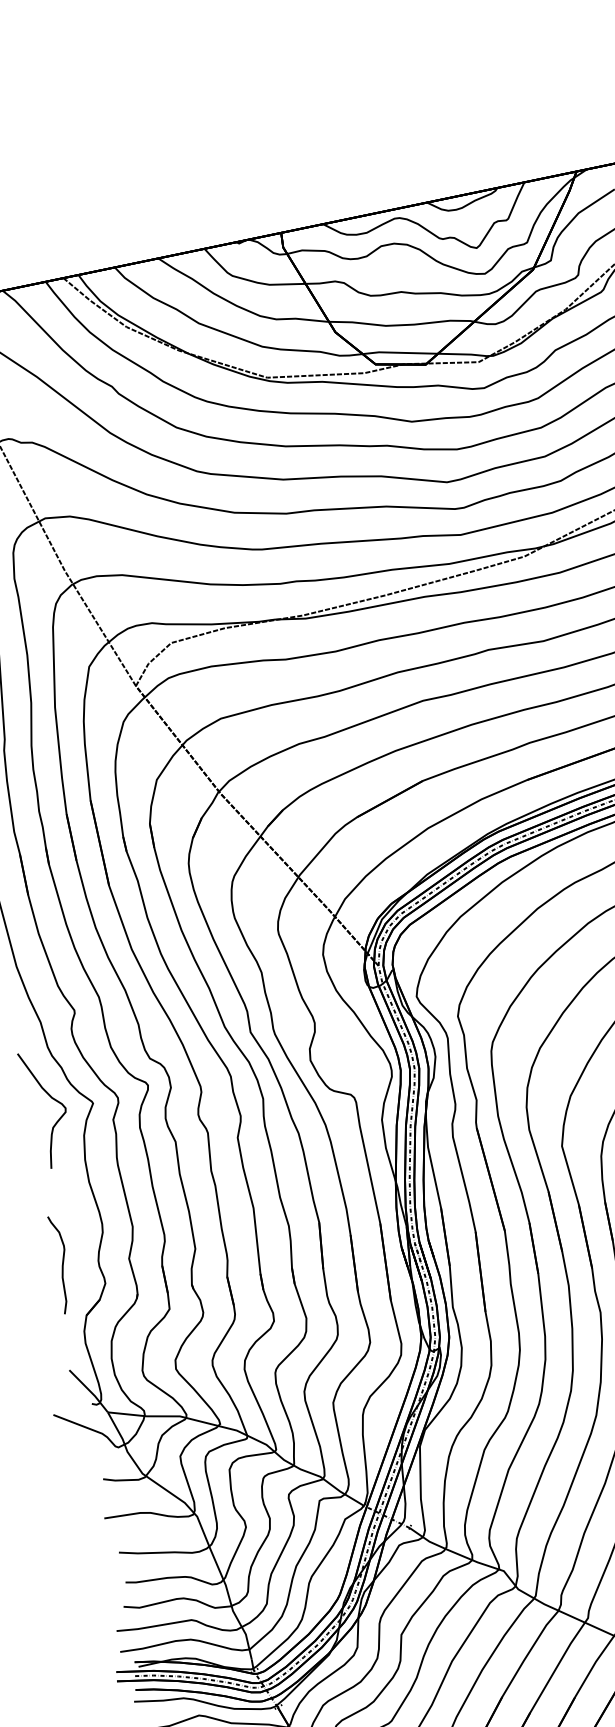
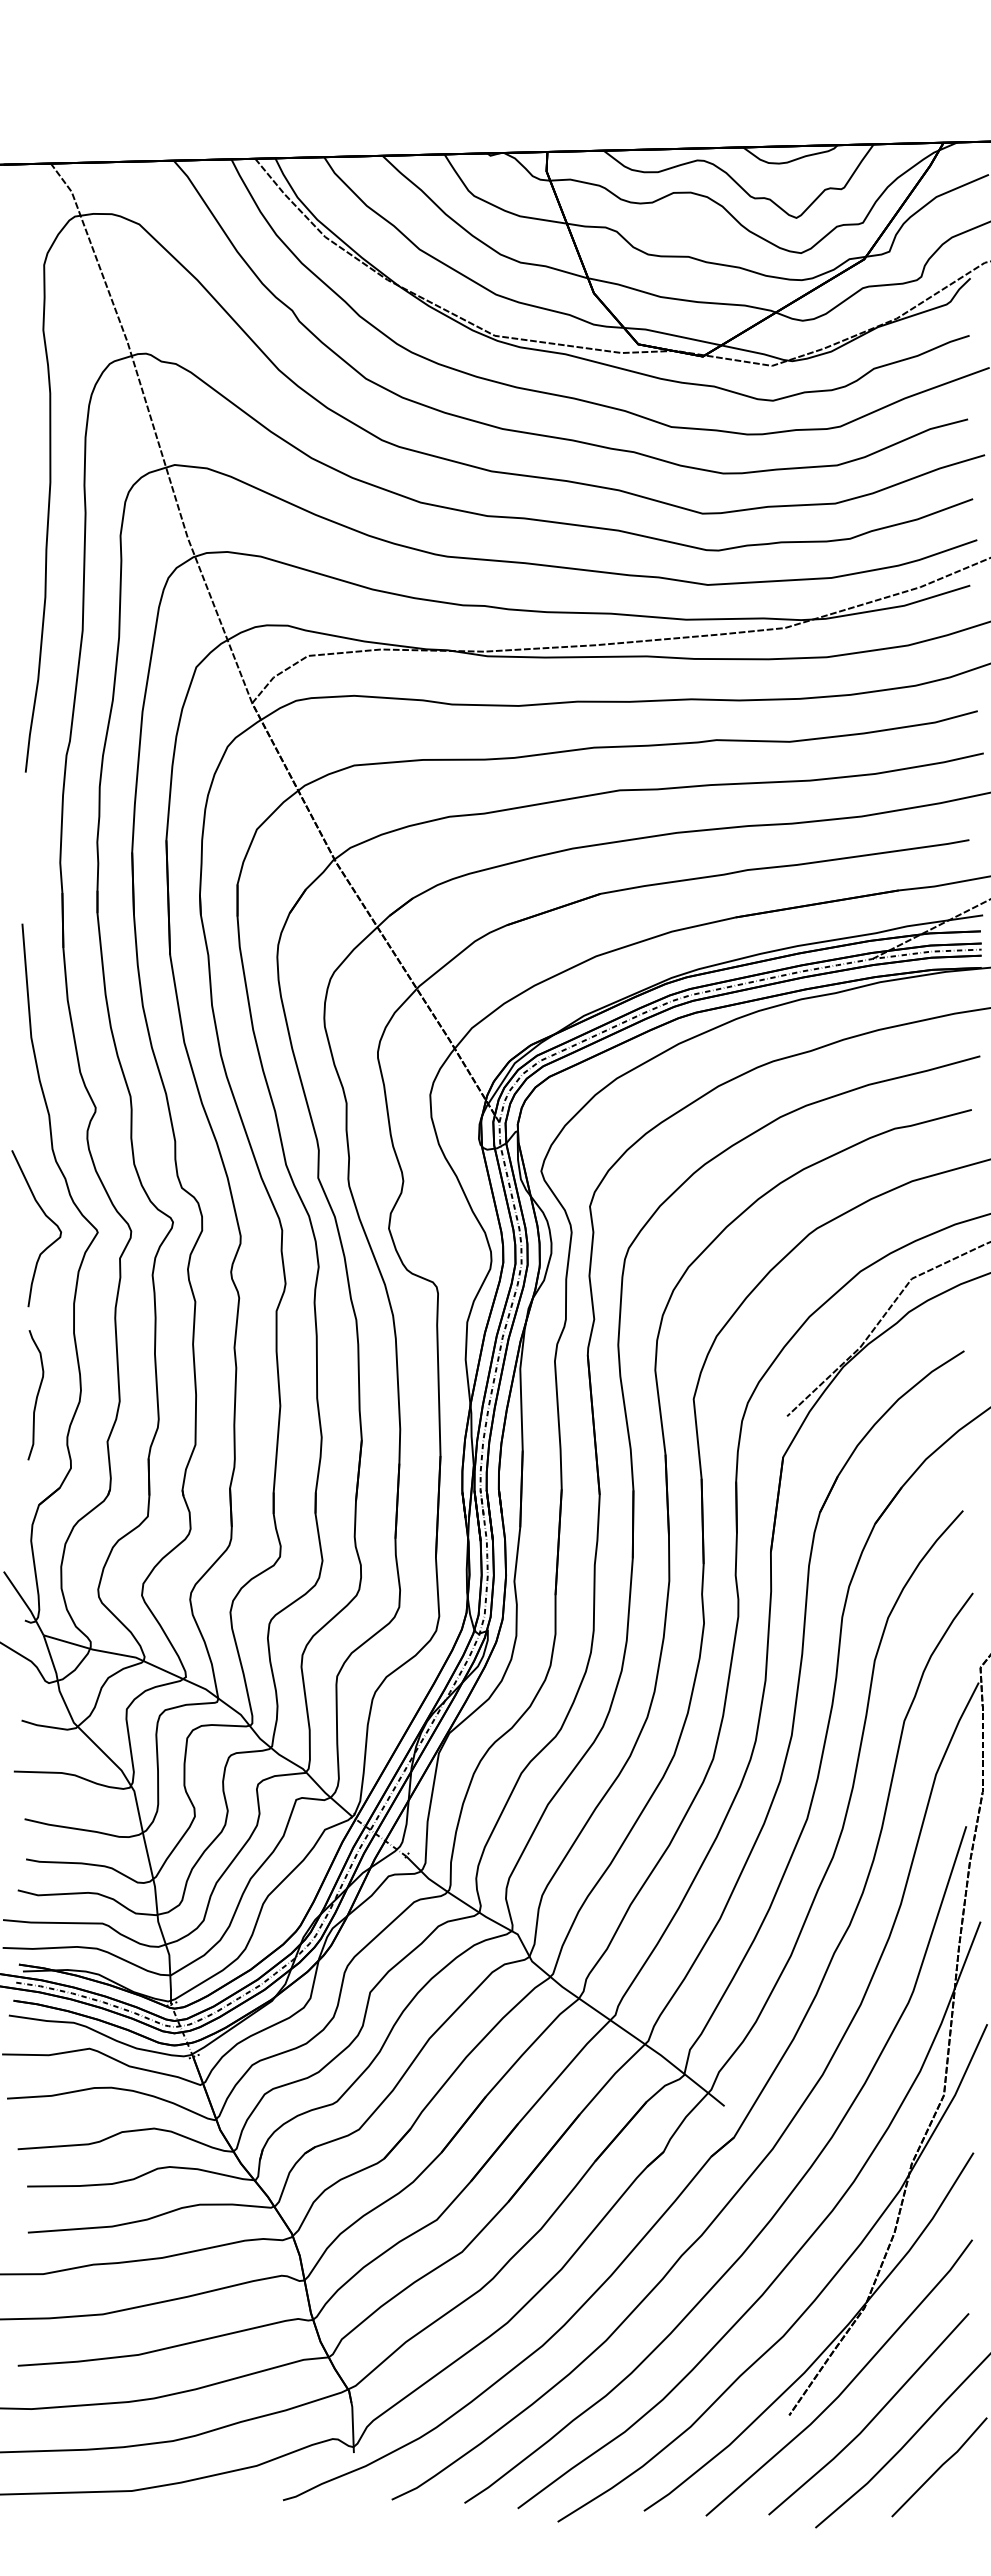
curve: (62, 1264) -> (36, 1395), moved

